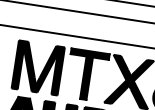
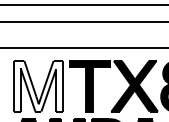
fill: (38, 67) -> (38, 85), removed

